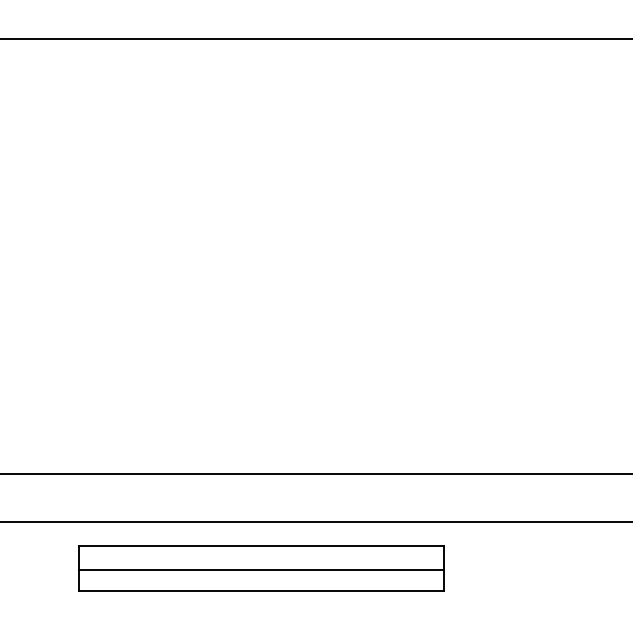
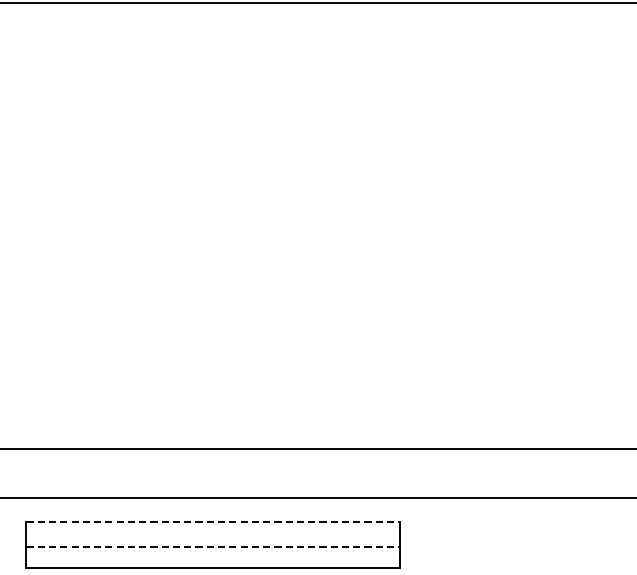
line: (261, 545) -> (213, 522), solid -> dashed
line: (261, 569) -> (213, 546), solid -> dashed

